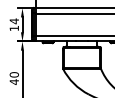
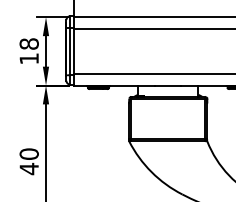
text: (13, 21) -> (27, 44), 14 -> 18

